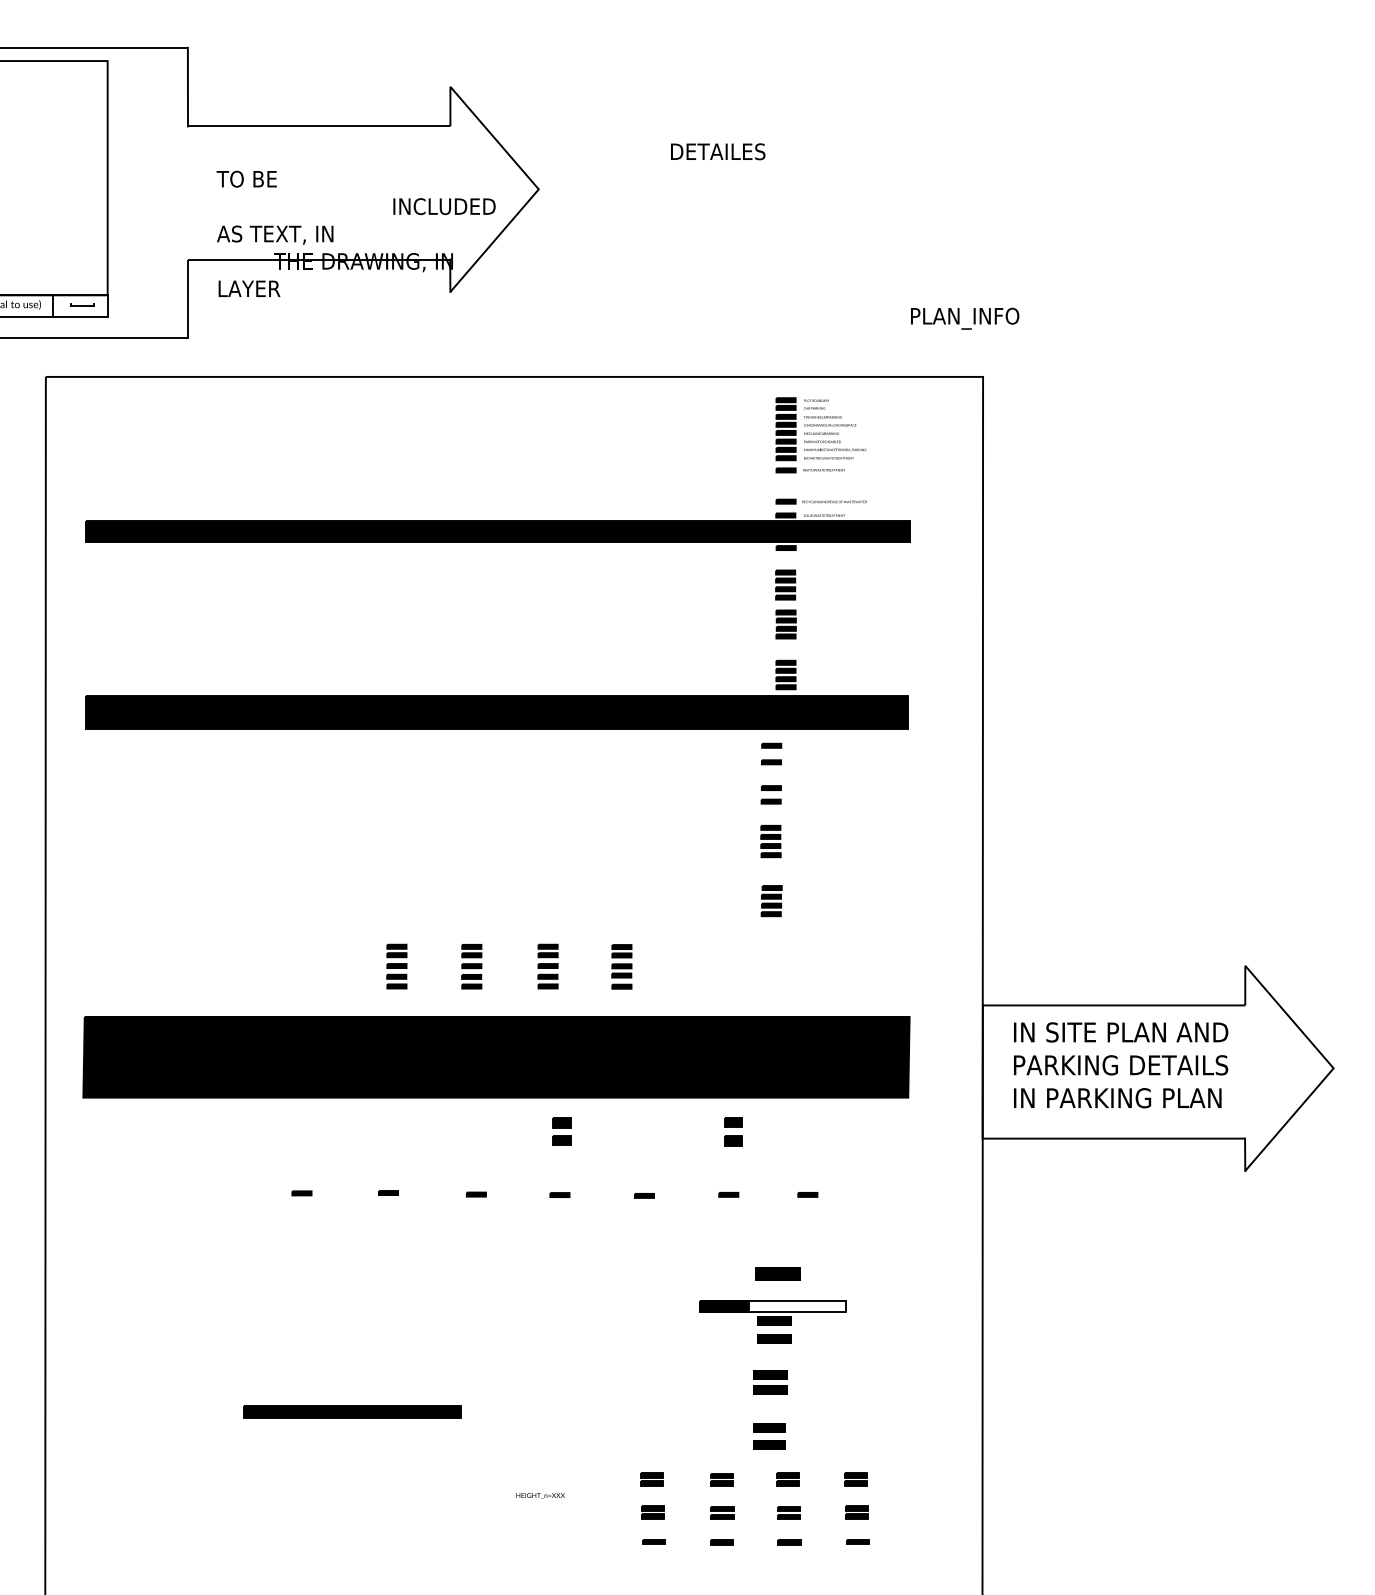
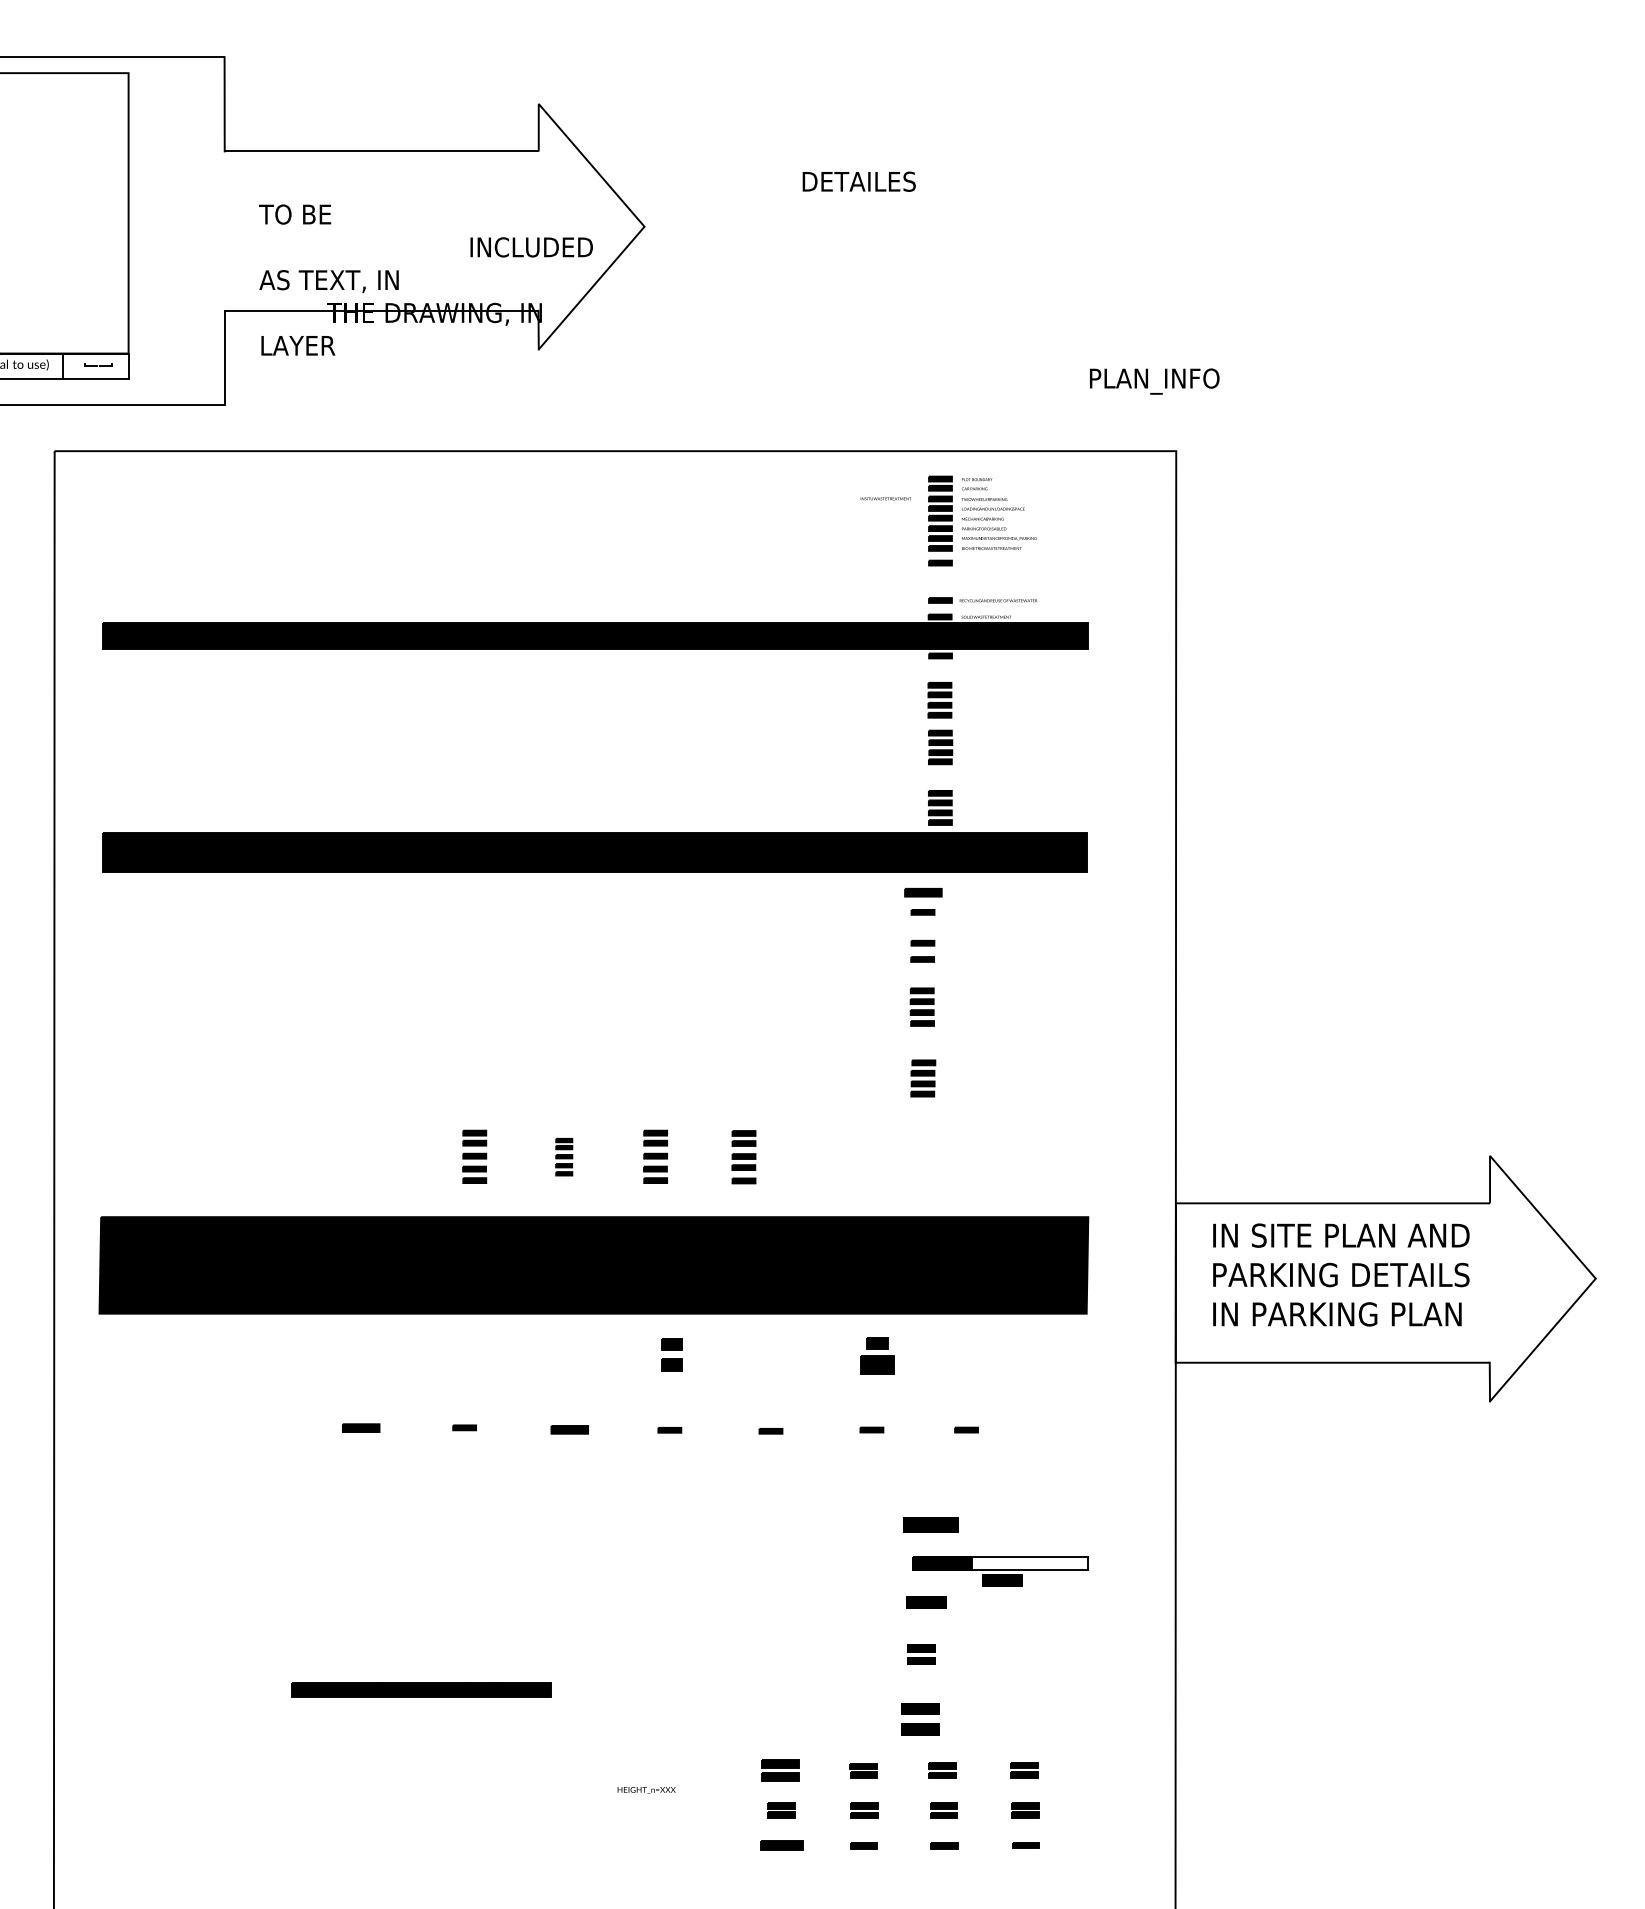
text: (823, 469) -> (885, 498), moved
part: (771, 745) -> (922, 892), size x1.6
part: (471, 967) -> (563, 1157), size x0.7
part: (733, 1140) -> (877, 1365), size x1.6
part: (301, 1193) -> (360, 1428), size x1.6
part: (476, 1194) -> (569, 1429), size x1.6
part: (772, 1313) -> (1000, 1571), moved
part: (770, 1382) -> (921, 1654), size x0.7
part: (652, 1479) -> (780, 1770), size x1.4
part: (654, 1542) -> (782, 1845), size x1.6

